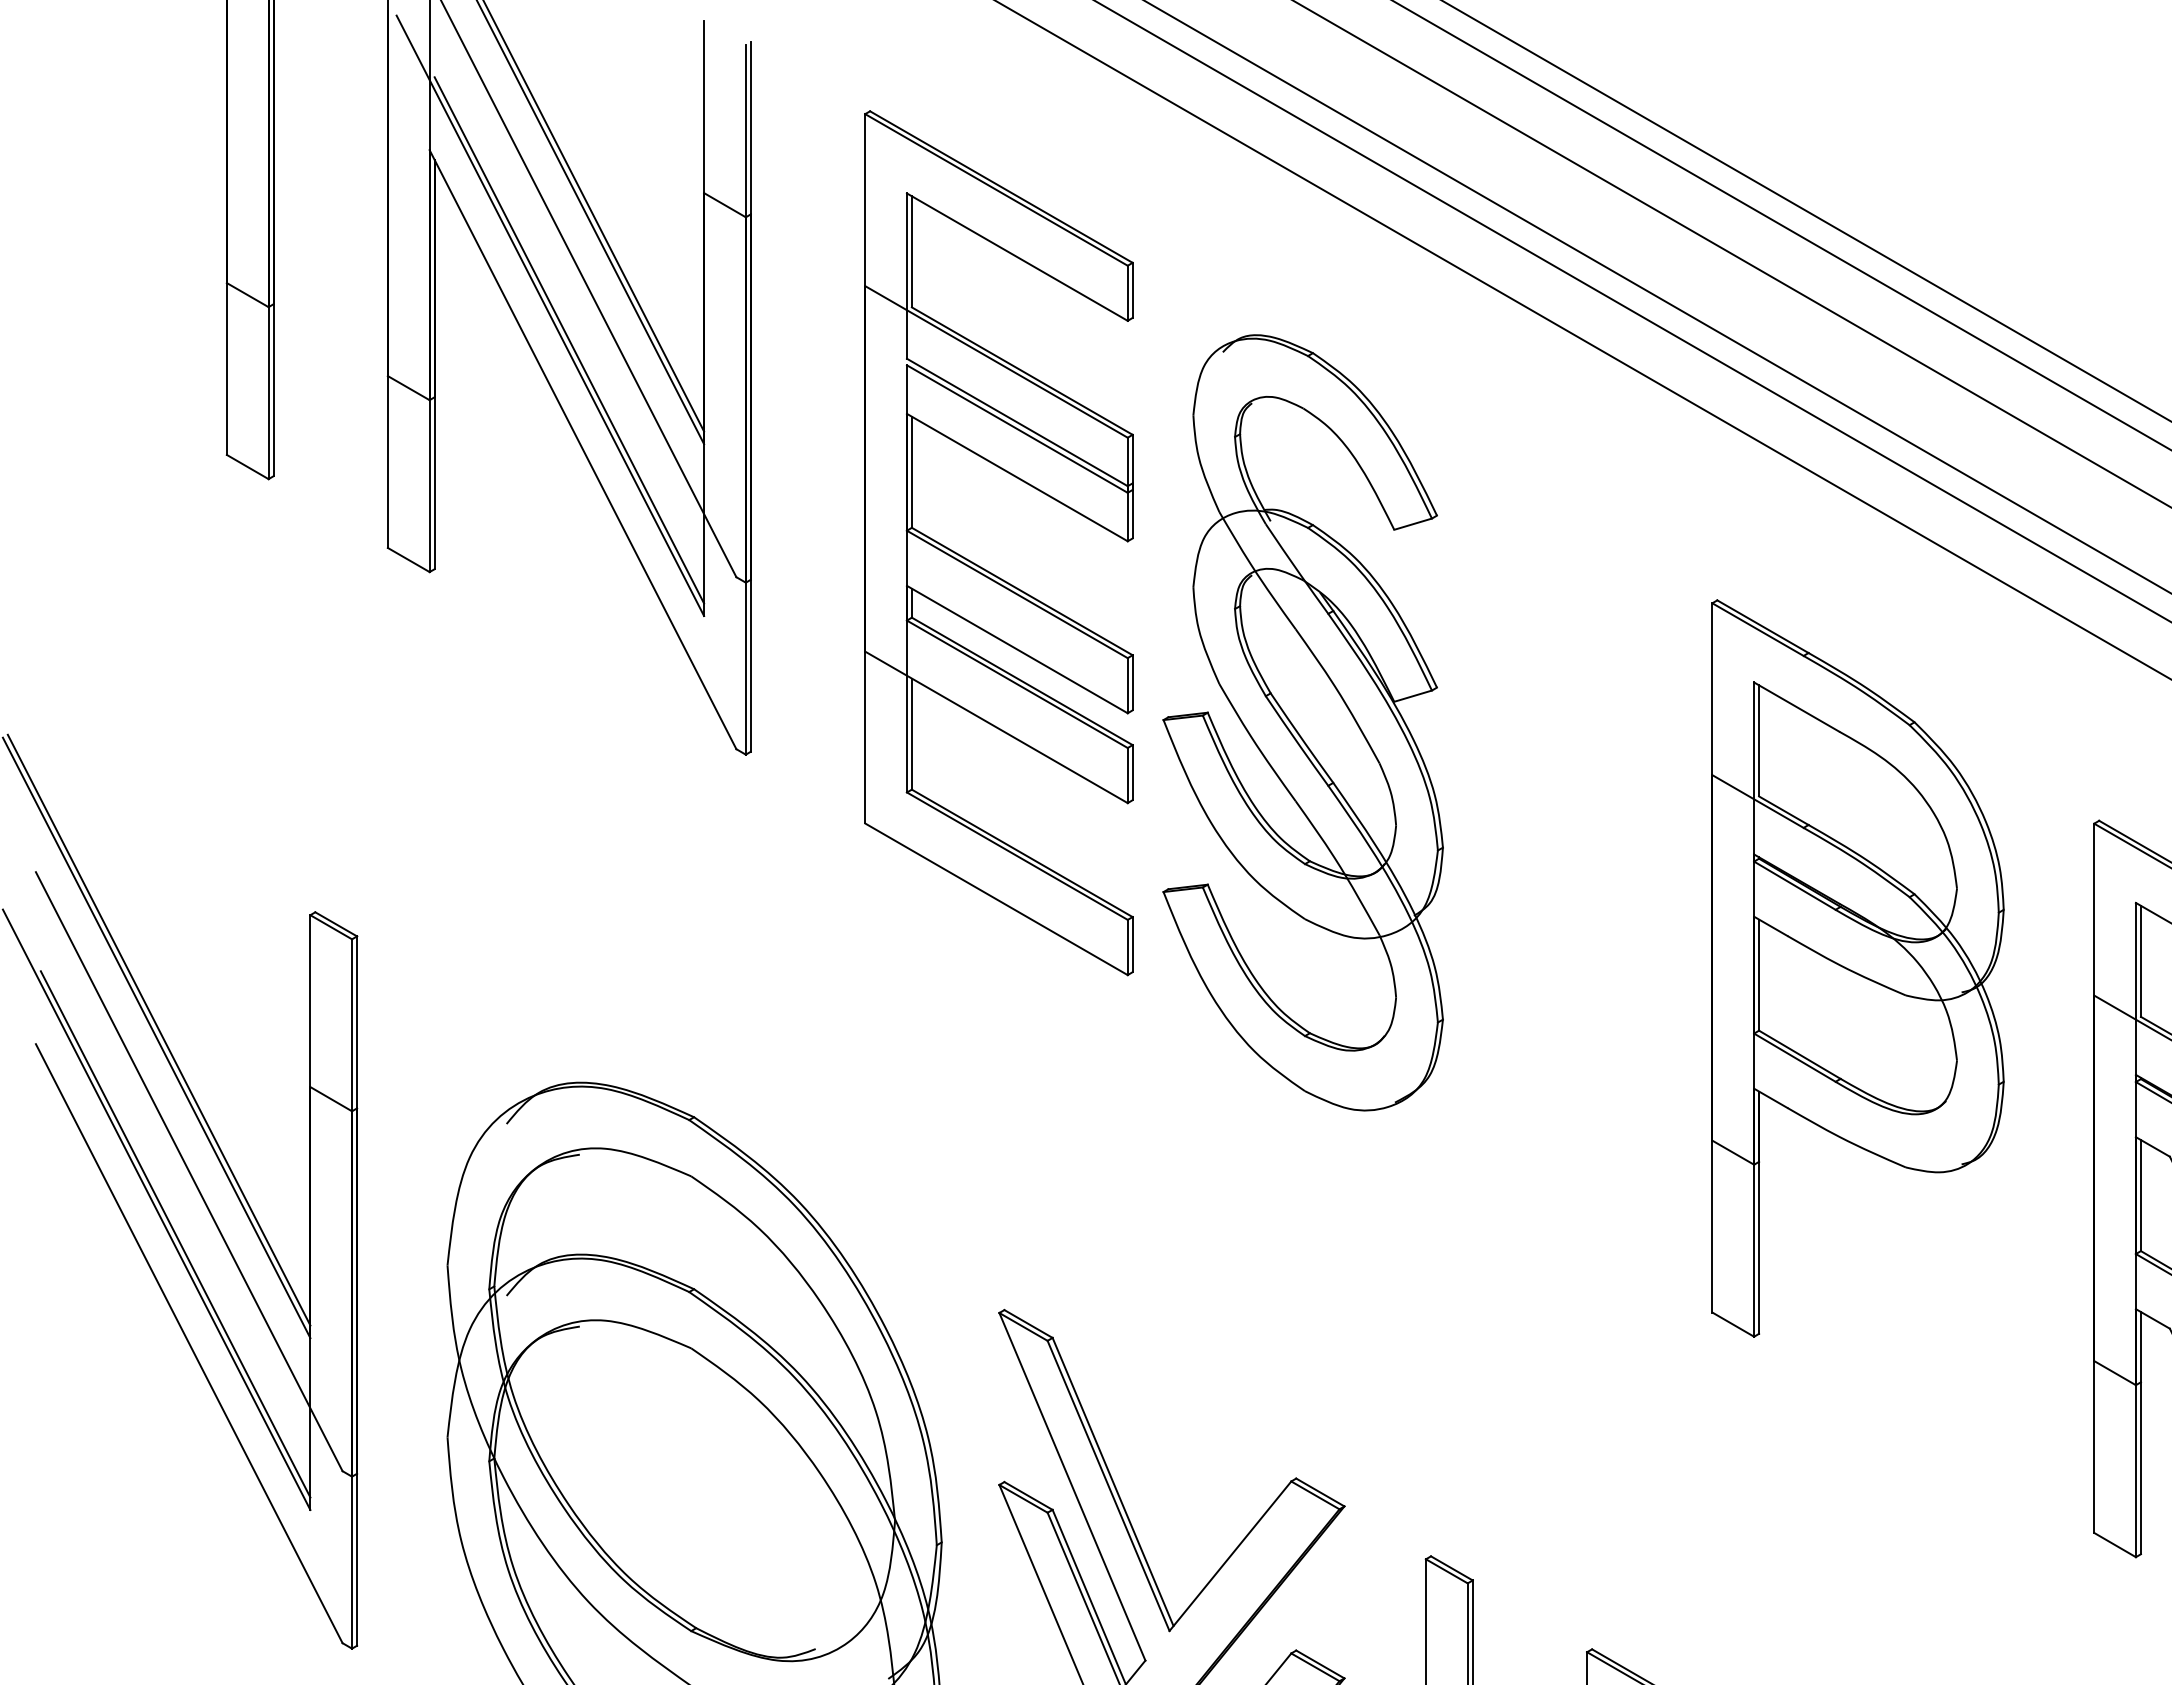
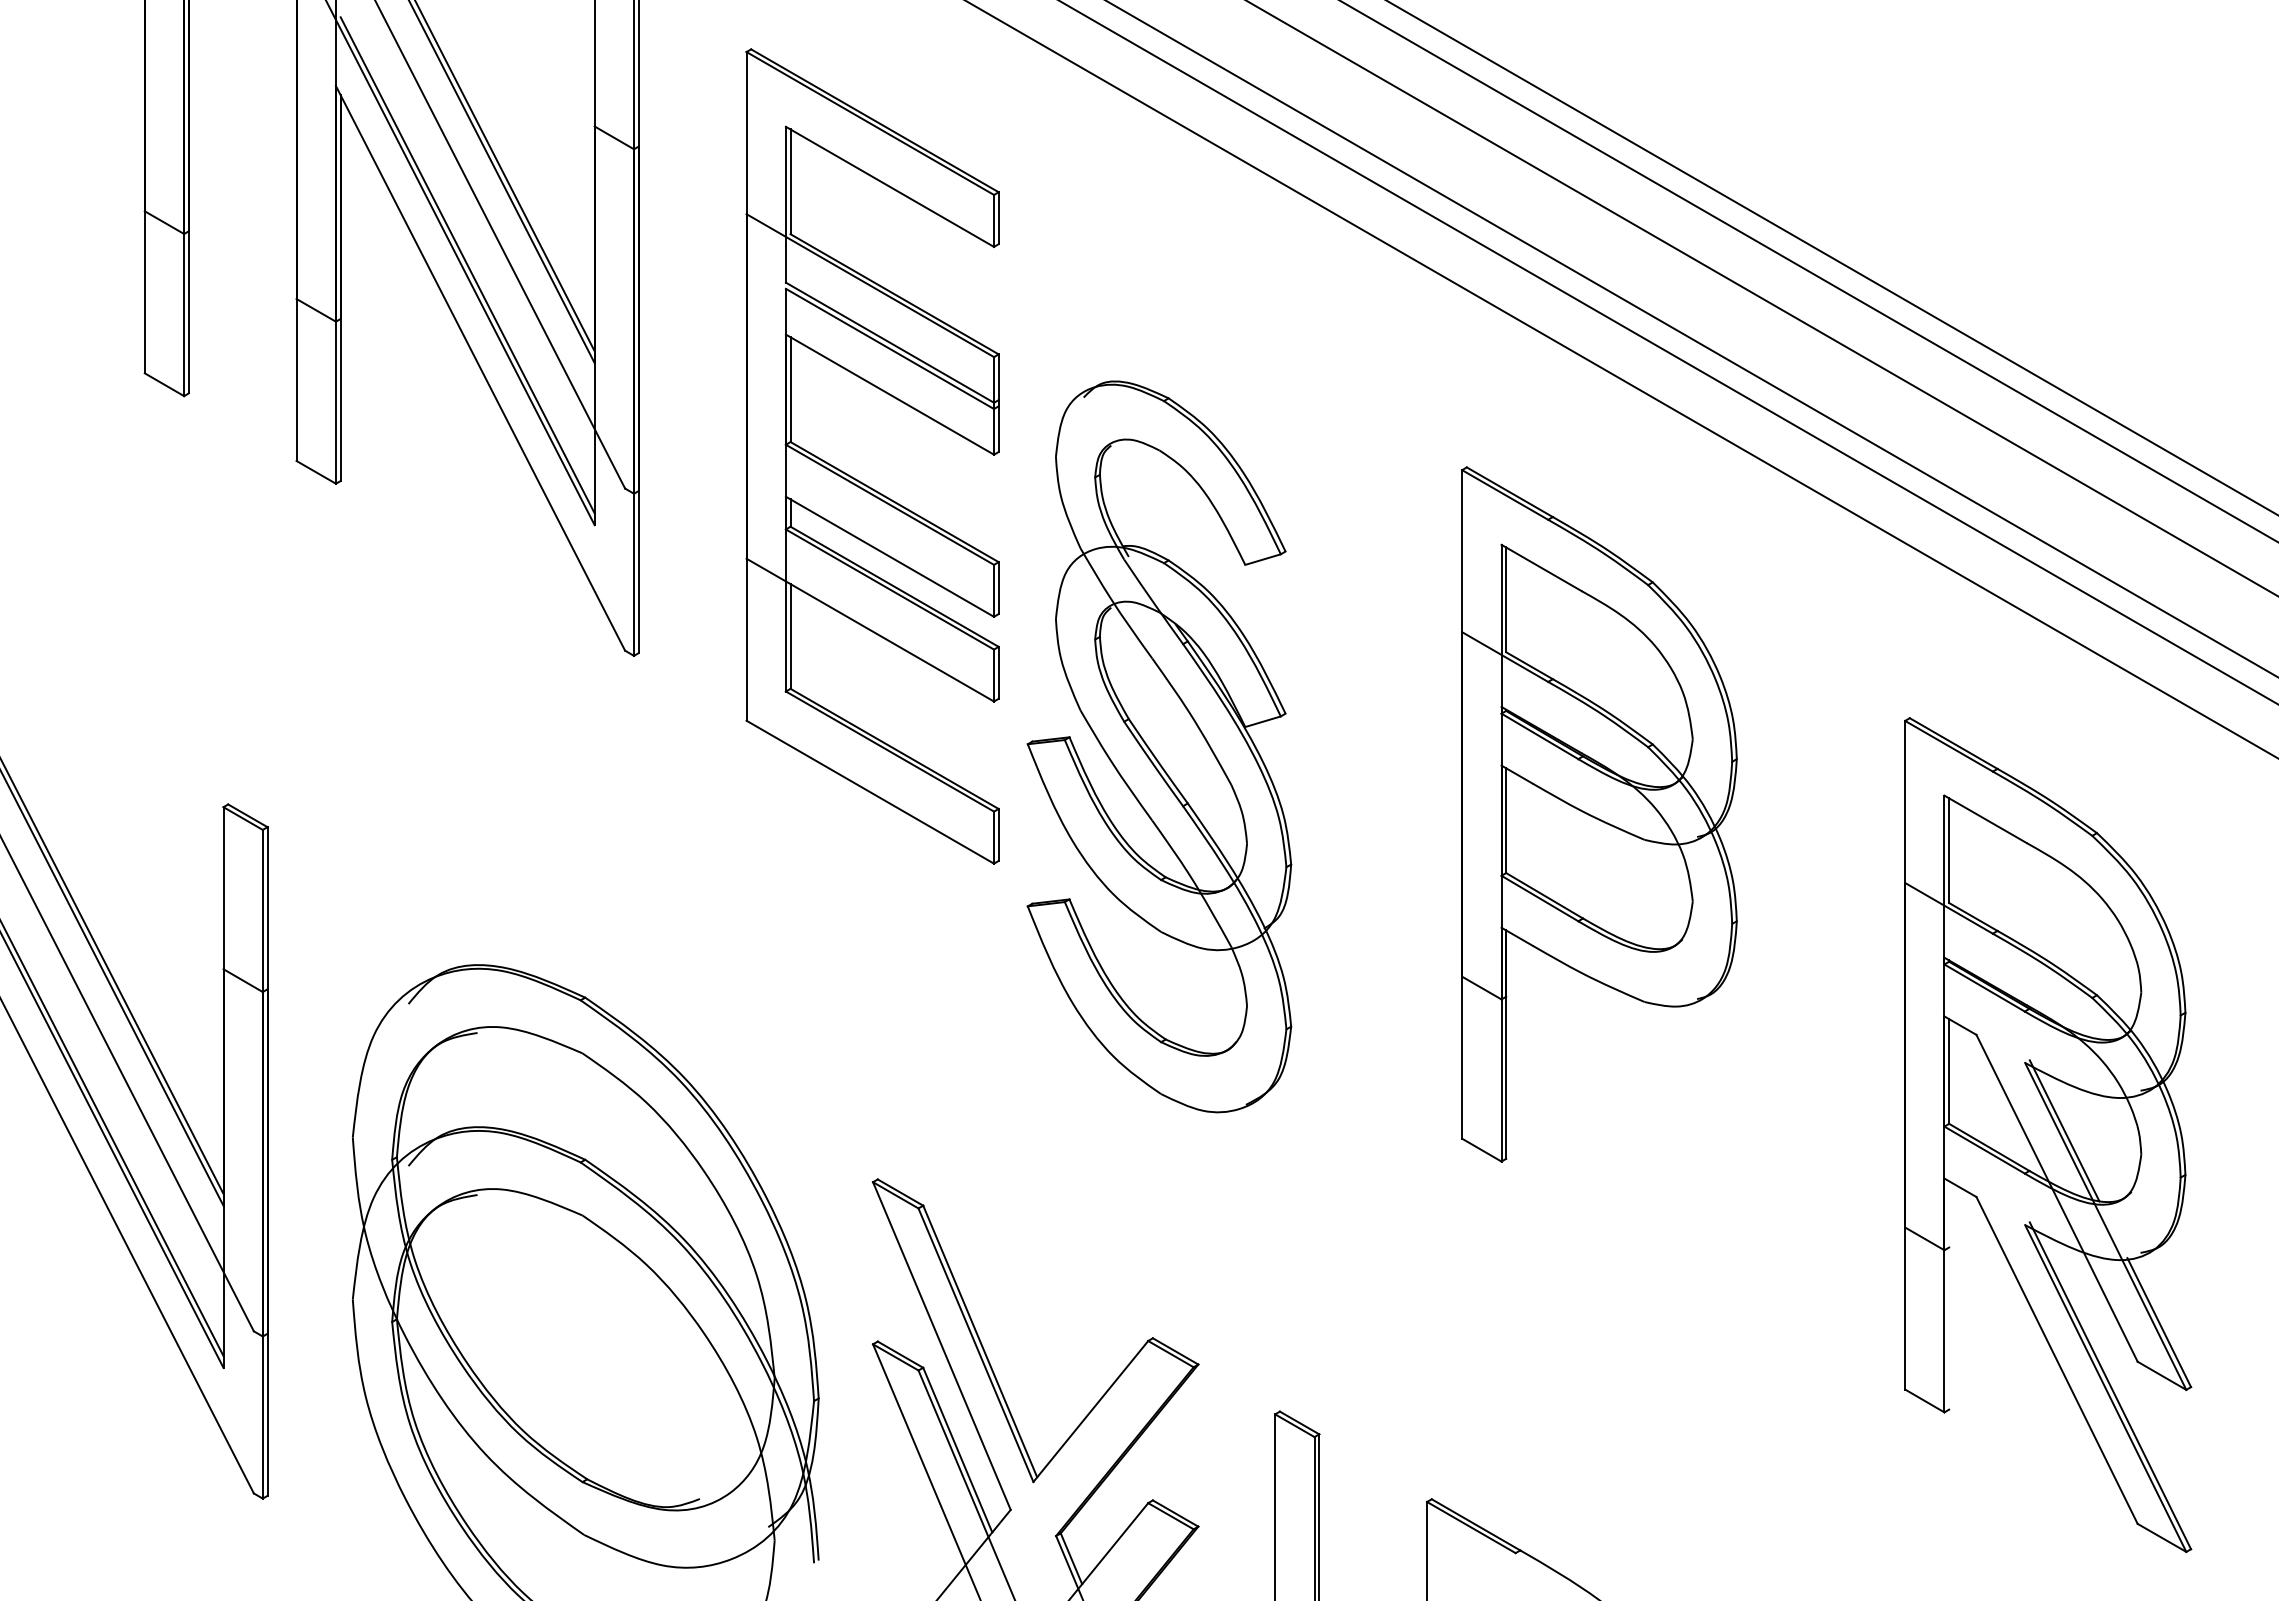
part: (1303, 722) -> (1159, 746), moved
part: (1858, 968) -> (1599, 814), moved
line: (2141, 1433) -> (1949, 1295), removed

